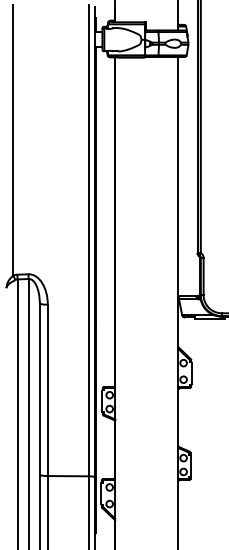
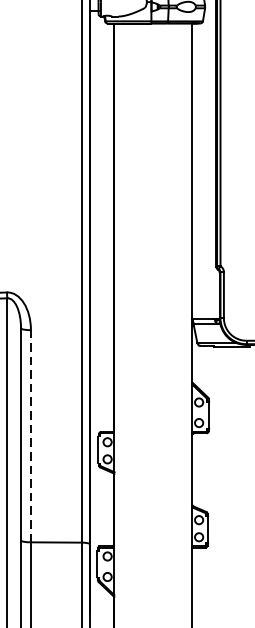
line: (47, 390) -> (30, 436), solid -> dashed

